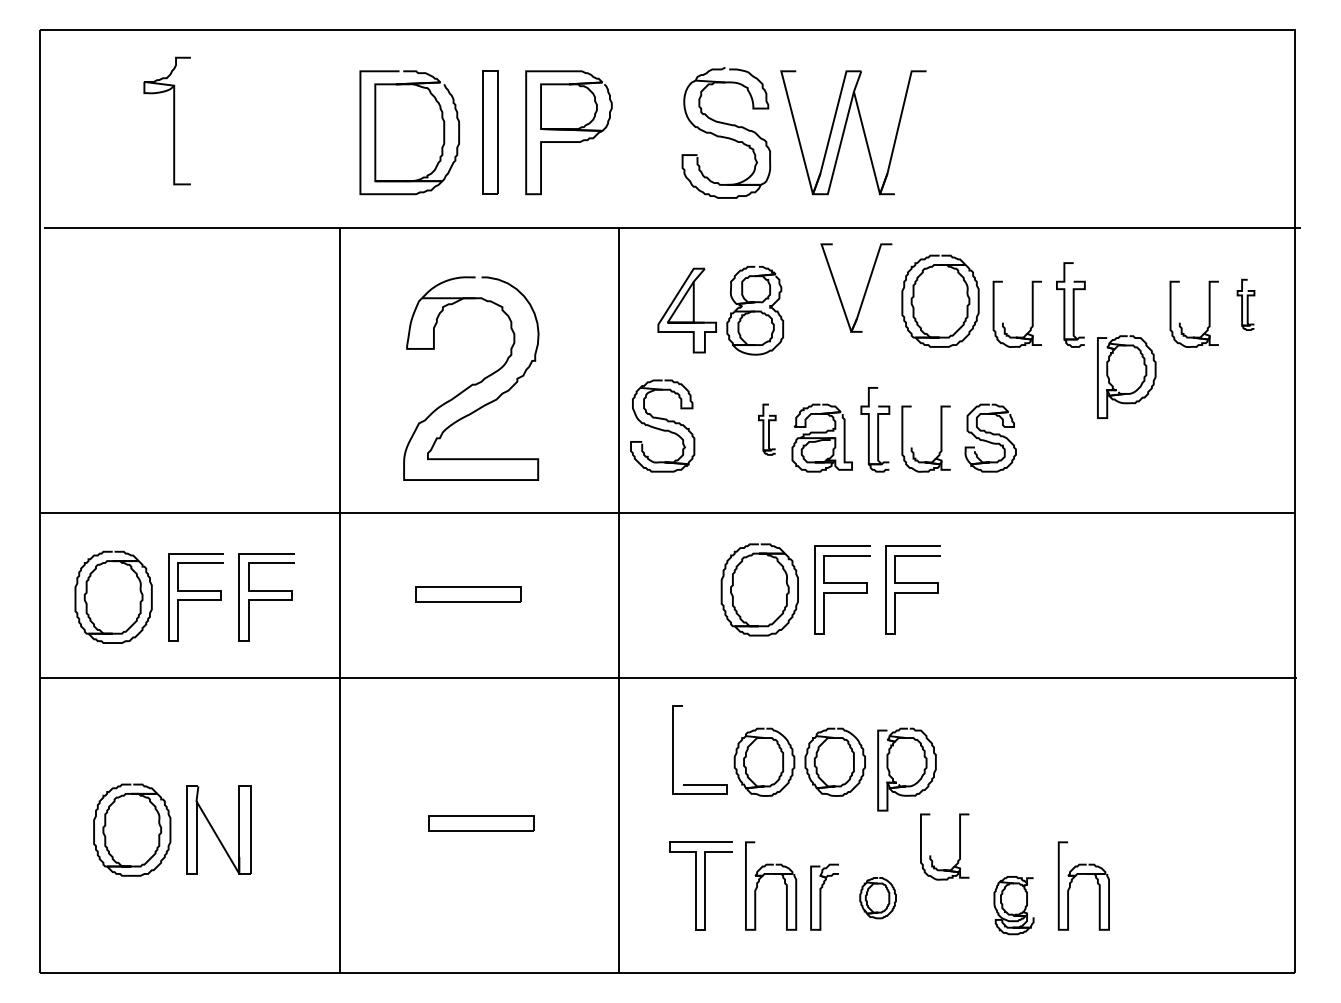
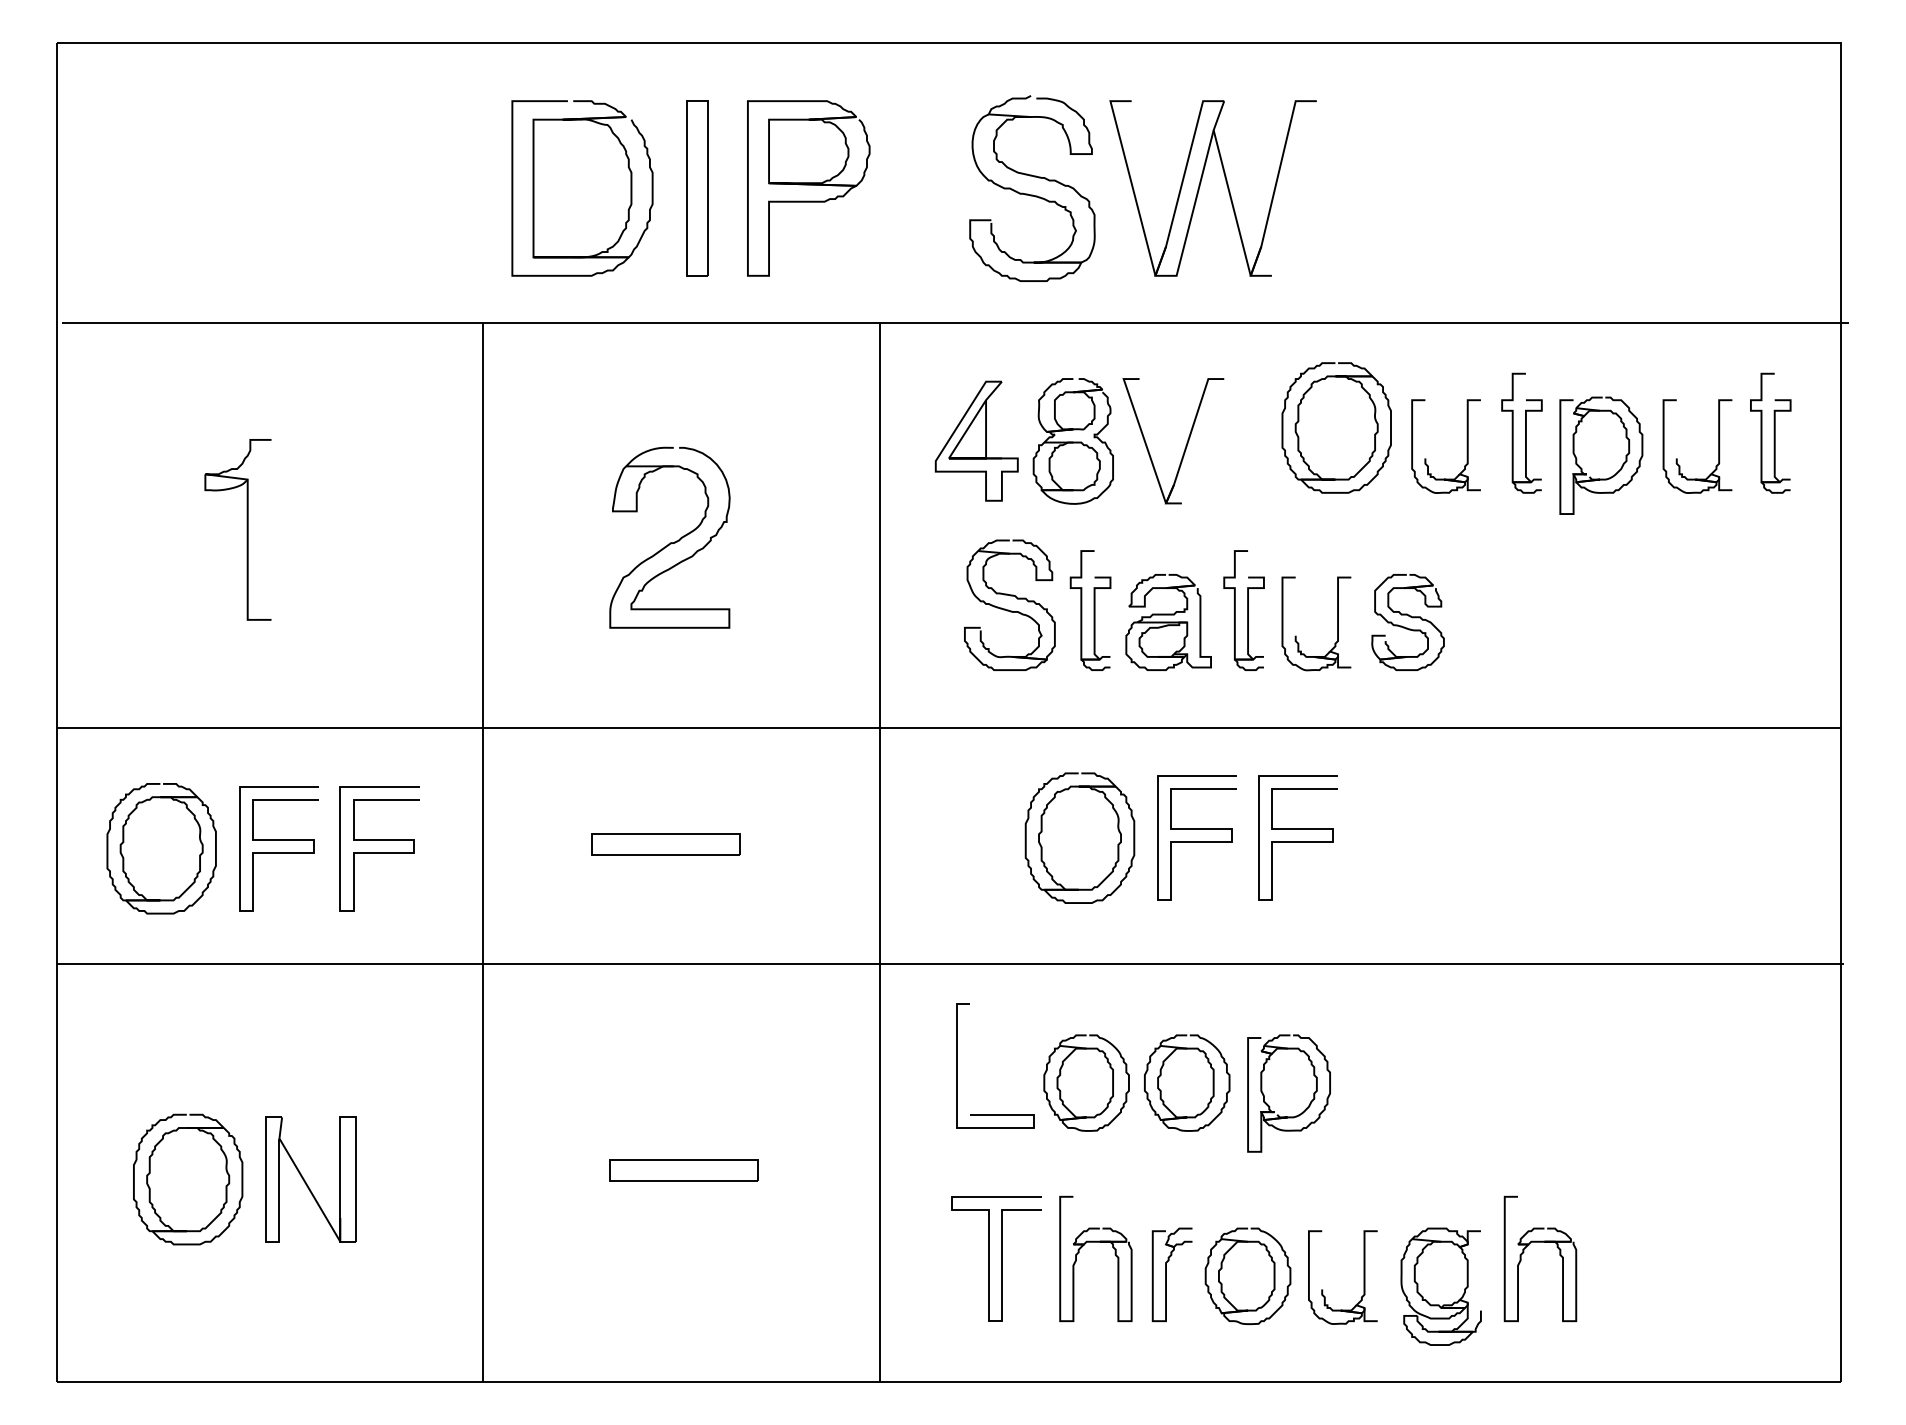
part: (173, 120) -> (246, 529), moved
part: (865, 291) -> (1185, 445), moved
part: (1245, 304) -> (1770, 432), size x1.67
part: (1126, 376) -> (1601, 455), moved
part: (471, 378) -> (669, 537), size x0.62
part: (662, 425) -> (1009, 604), moved
part: (767, 429) -> (1090, 610), size x1.67
part: (959, 847) -> (1363, 1277), moved
part: (877, 897) -> (1247, 1275), size x1.67
part: (1013, 905) -> (1440, 1286), size x1.43

